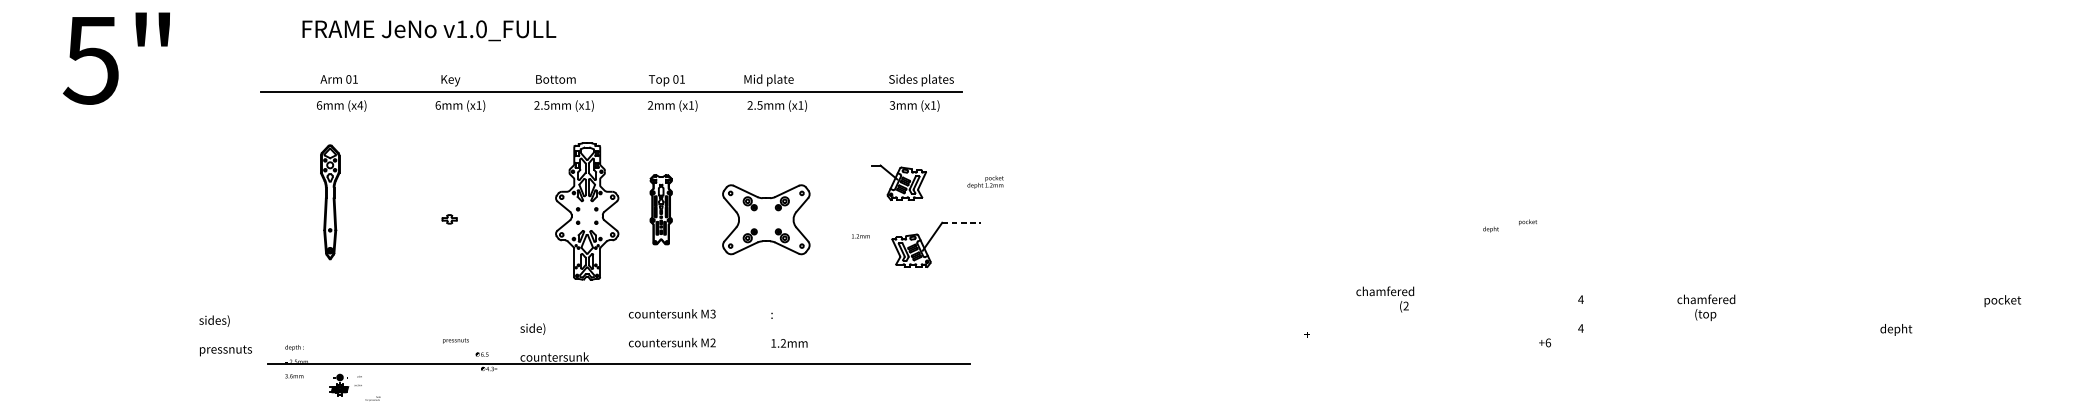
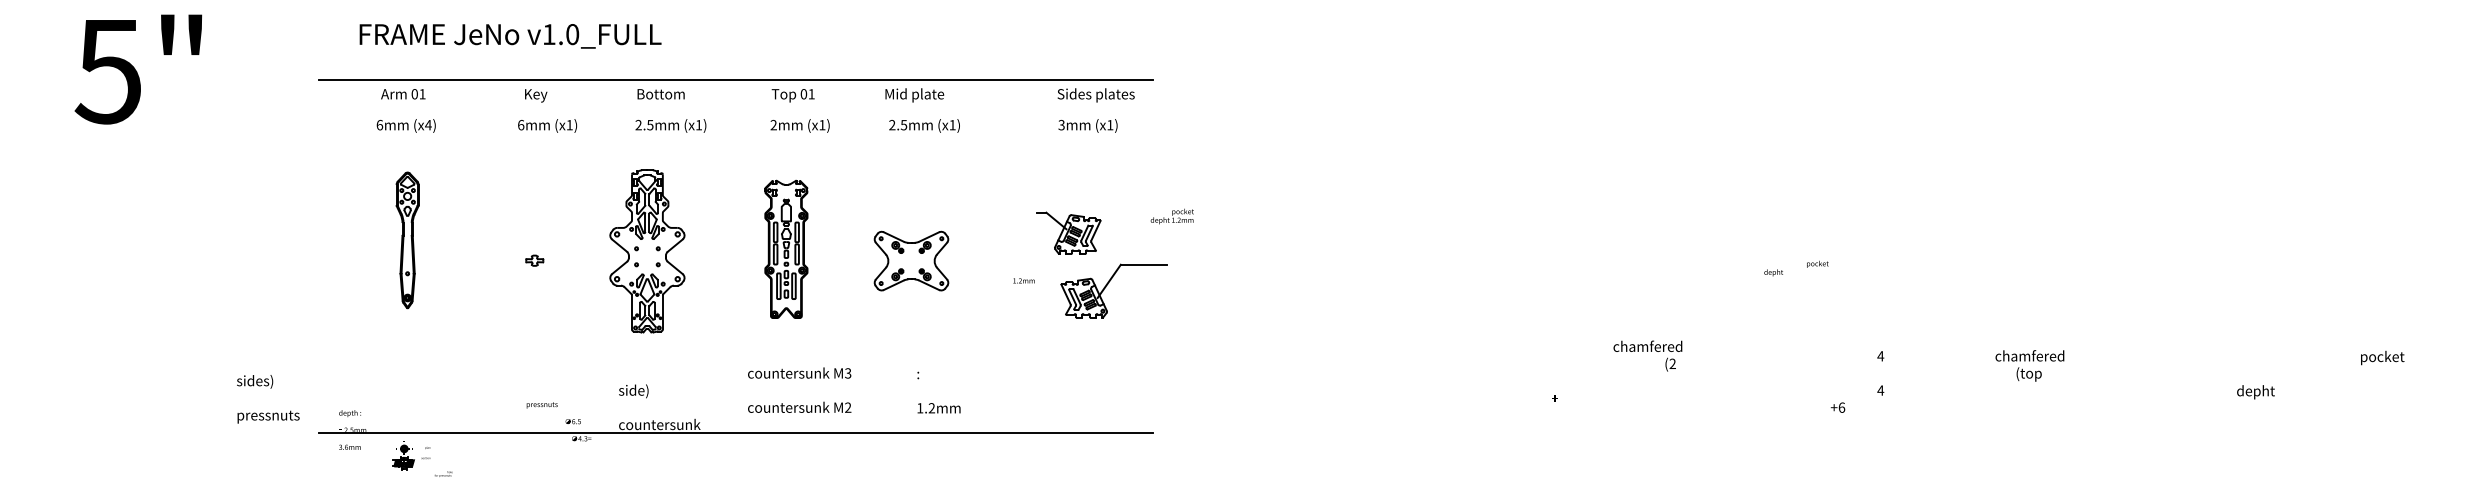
line: (610, 91) -> (735, 79), moved
part: (899, 182) -> (1068, 232), moved
part: (330, 202) -> (407, 240), moved
part: (661, 209) -> (786, 248), size x1.67
part: (587, 211) -> (647, 251), moved
part: (766, 219) -> (911, 260), size x0.71
line: (961, 222) -> (1143, 264), dashed -> solid

